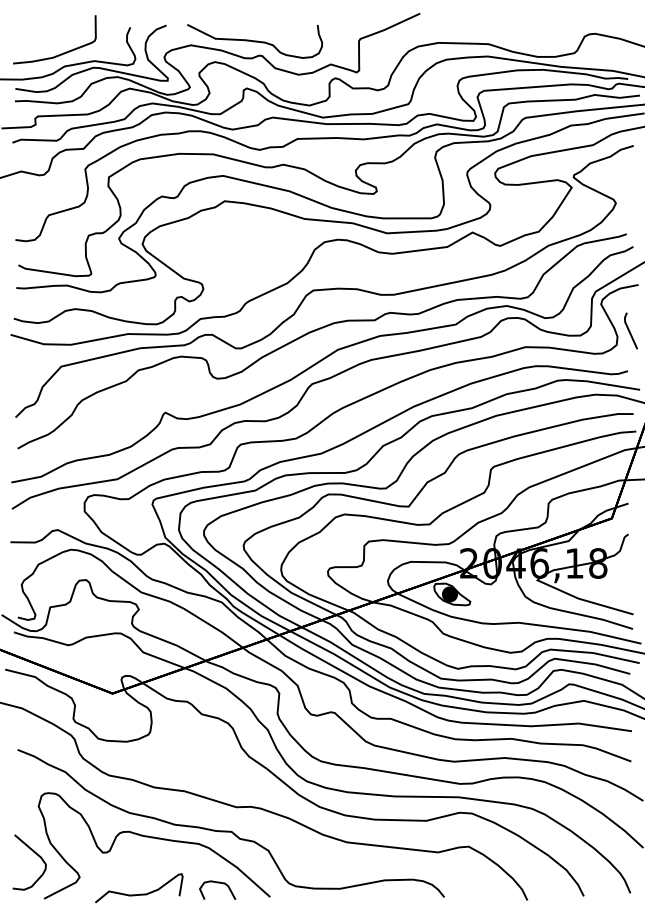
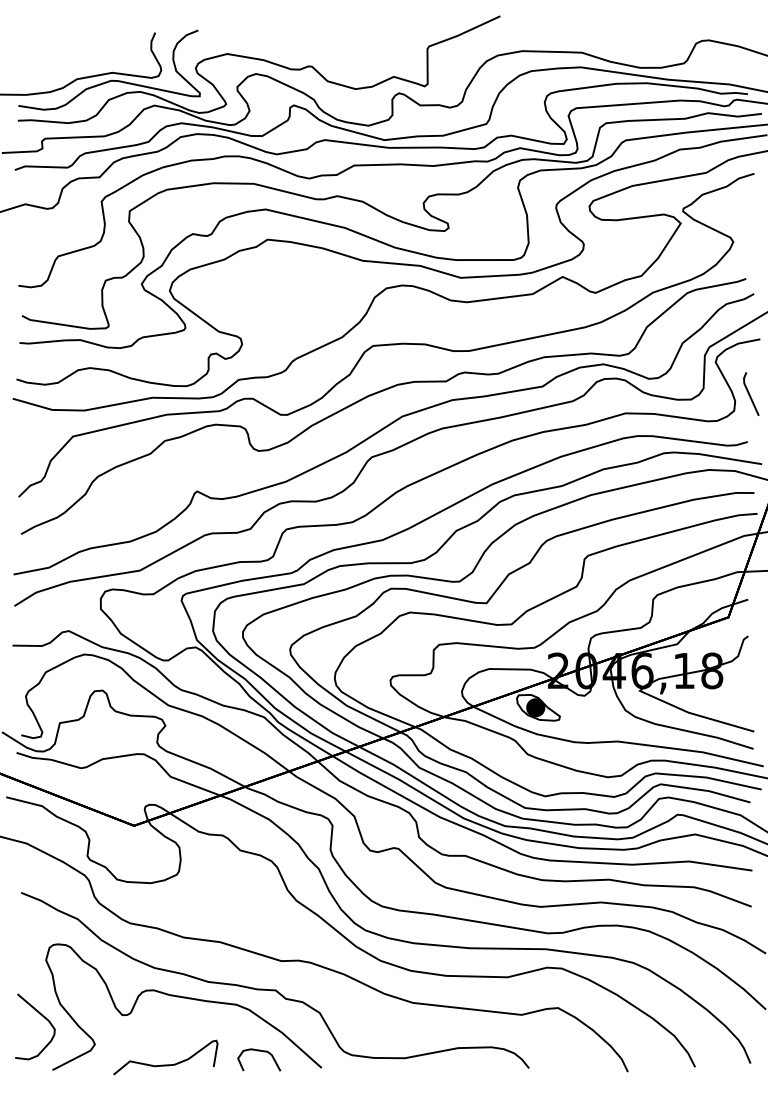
curve: (255, 41) -> (304, 49), removed
curve: (60, 53) -> (72, 63), removed

